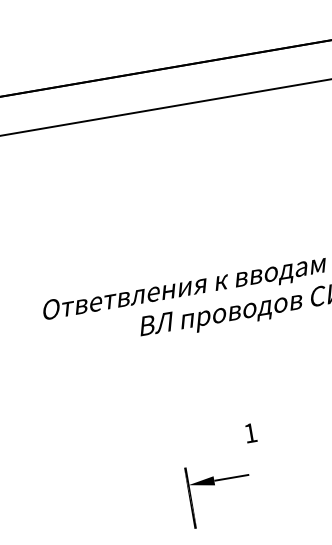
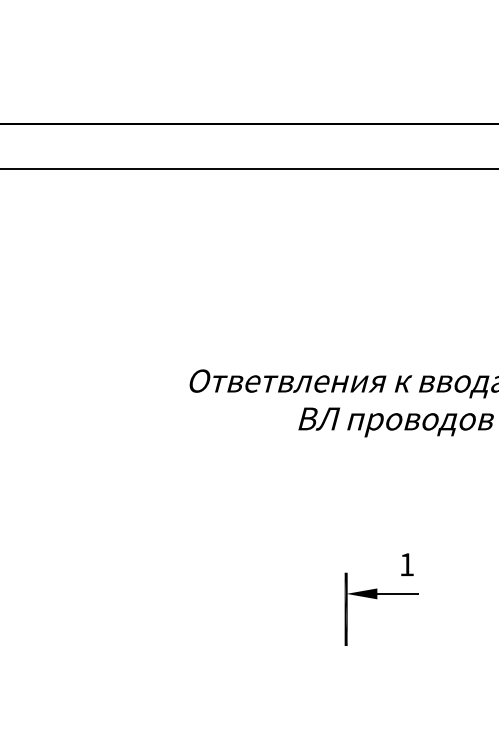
part: (214, 485) -> (376, 599), moved

